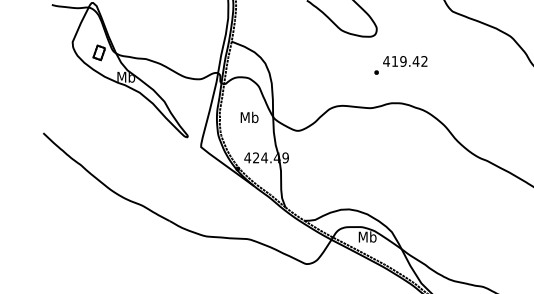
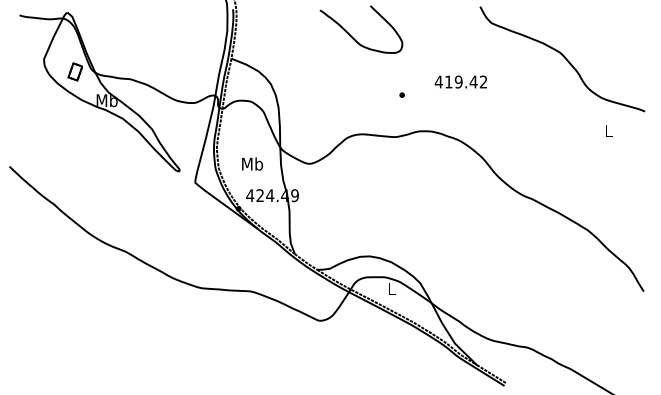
text: (404, 60) -> (460, 81), moved
text: (249, 117) -> (252, 163), moved
text: (367, 236) -> (391, 288), Mb -> L

